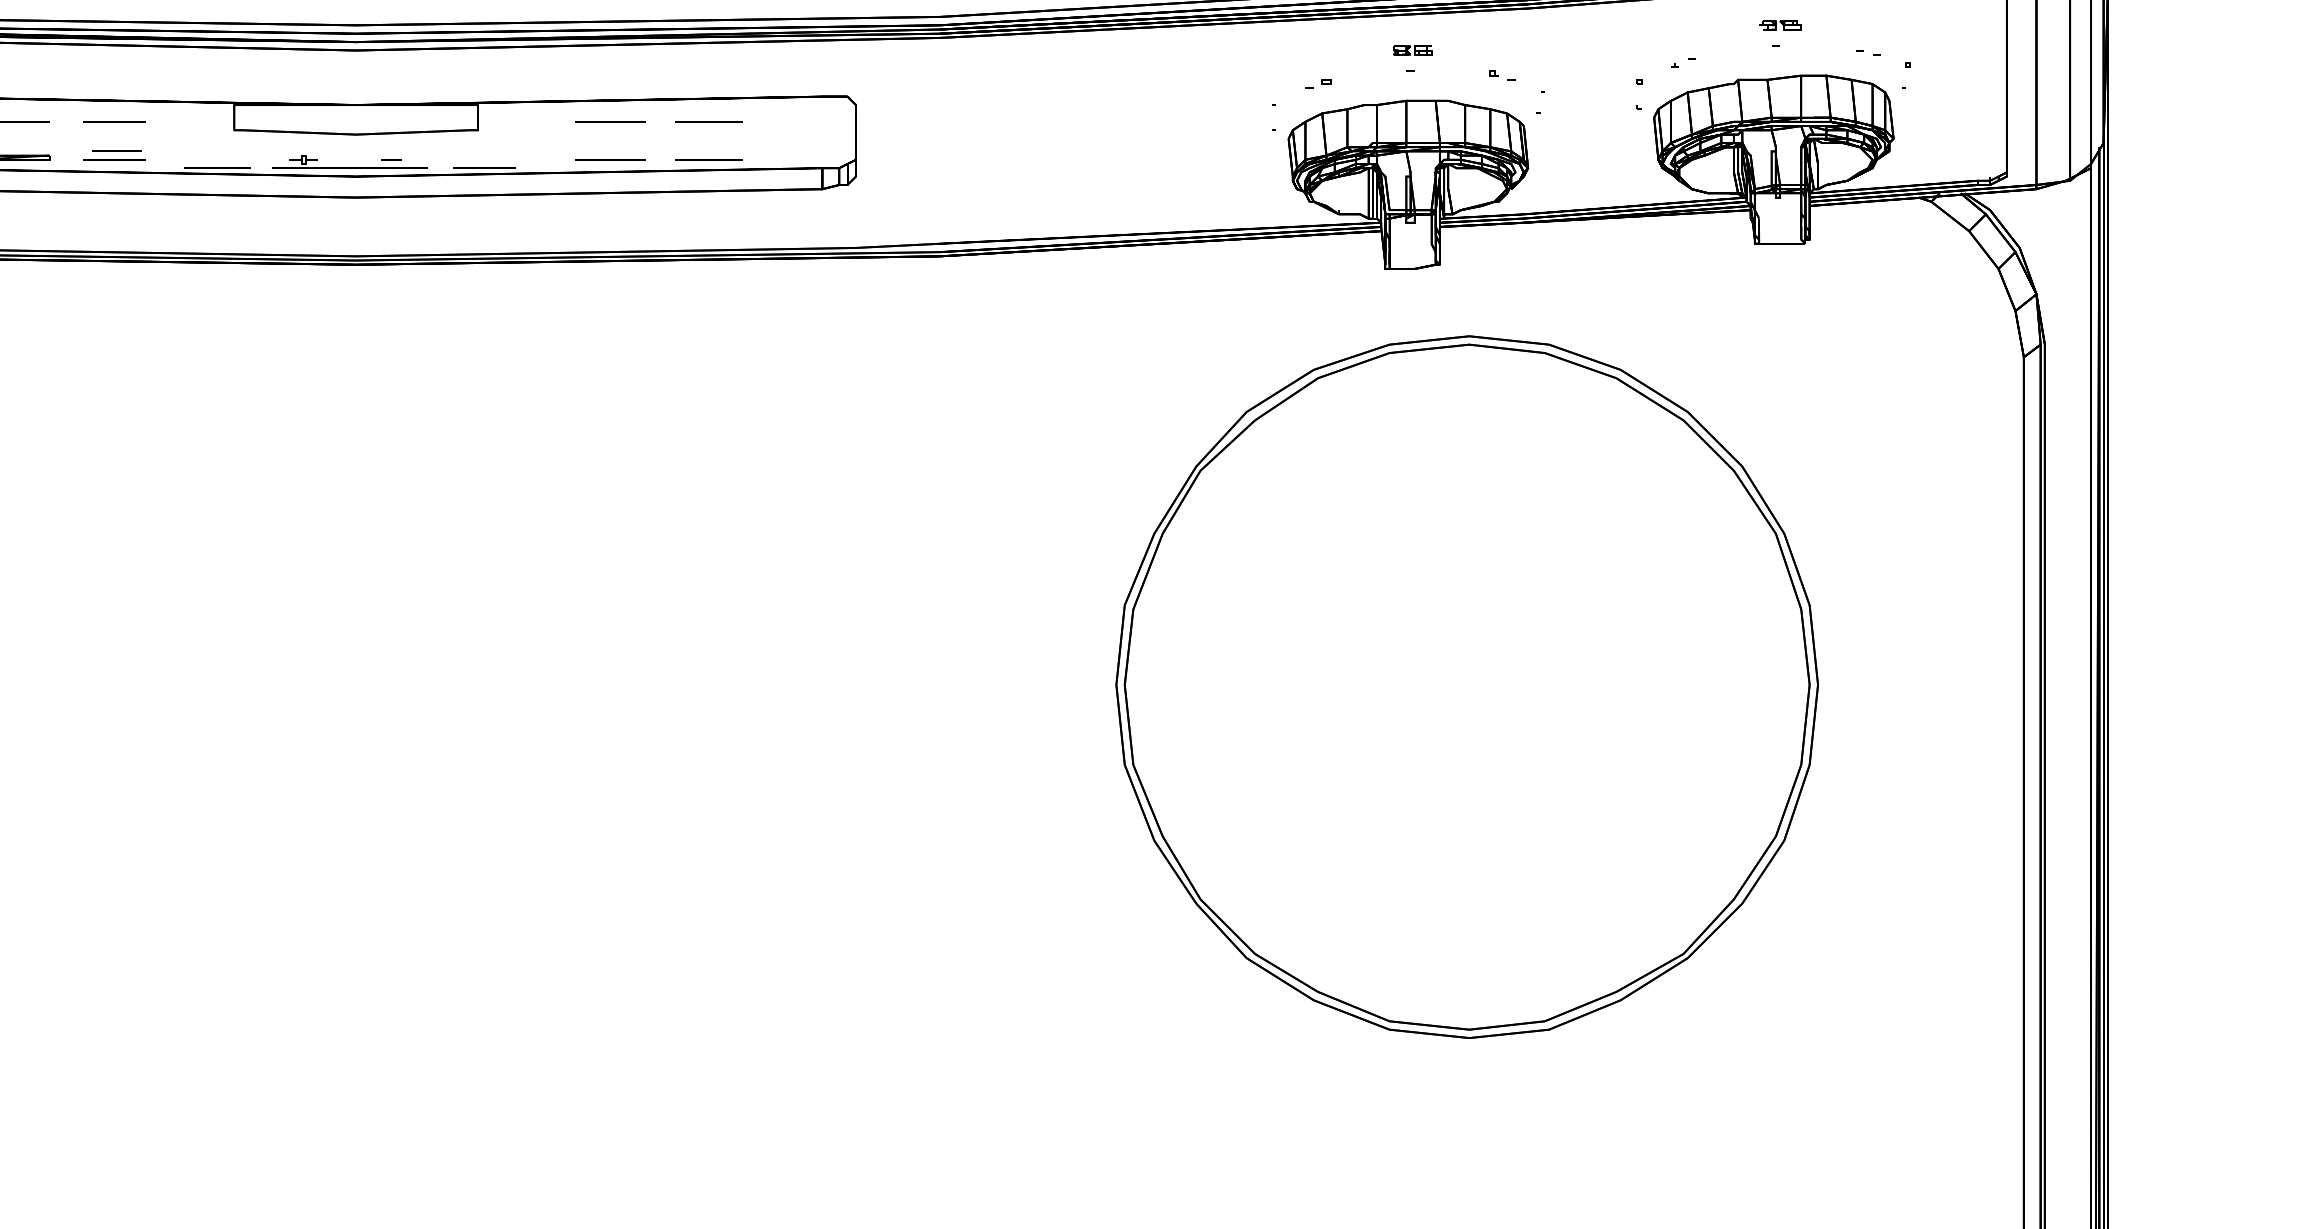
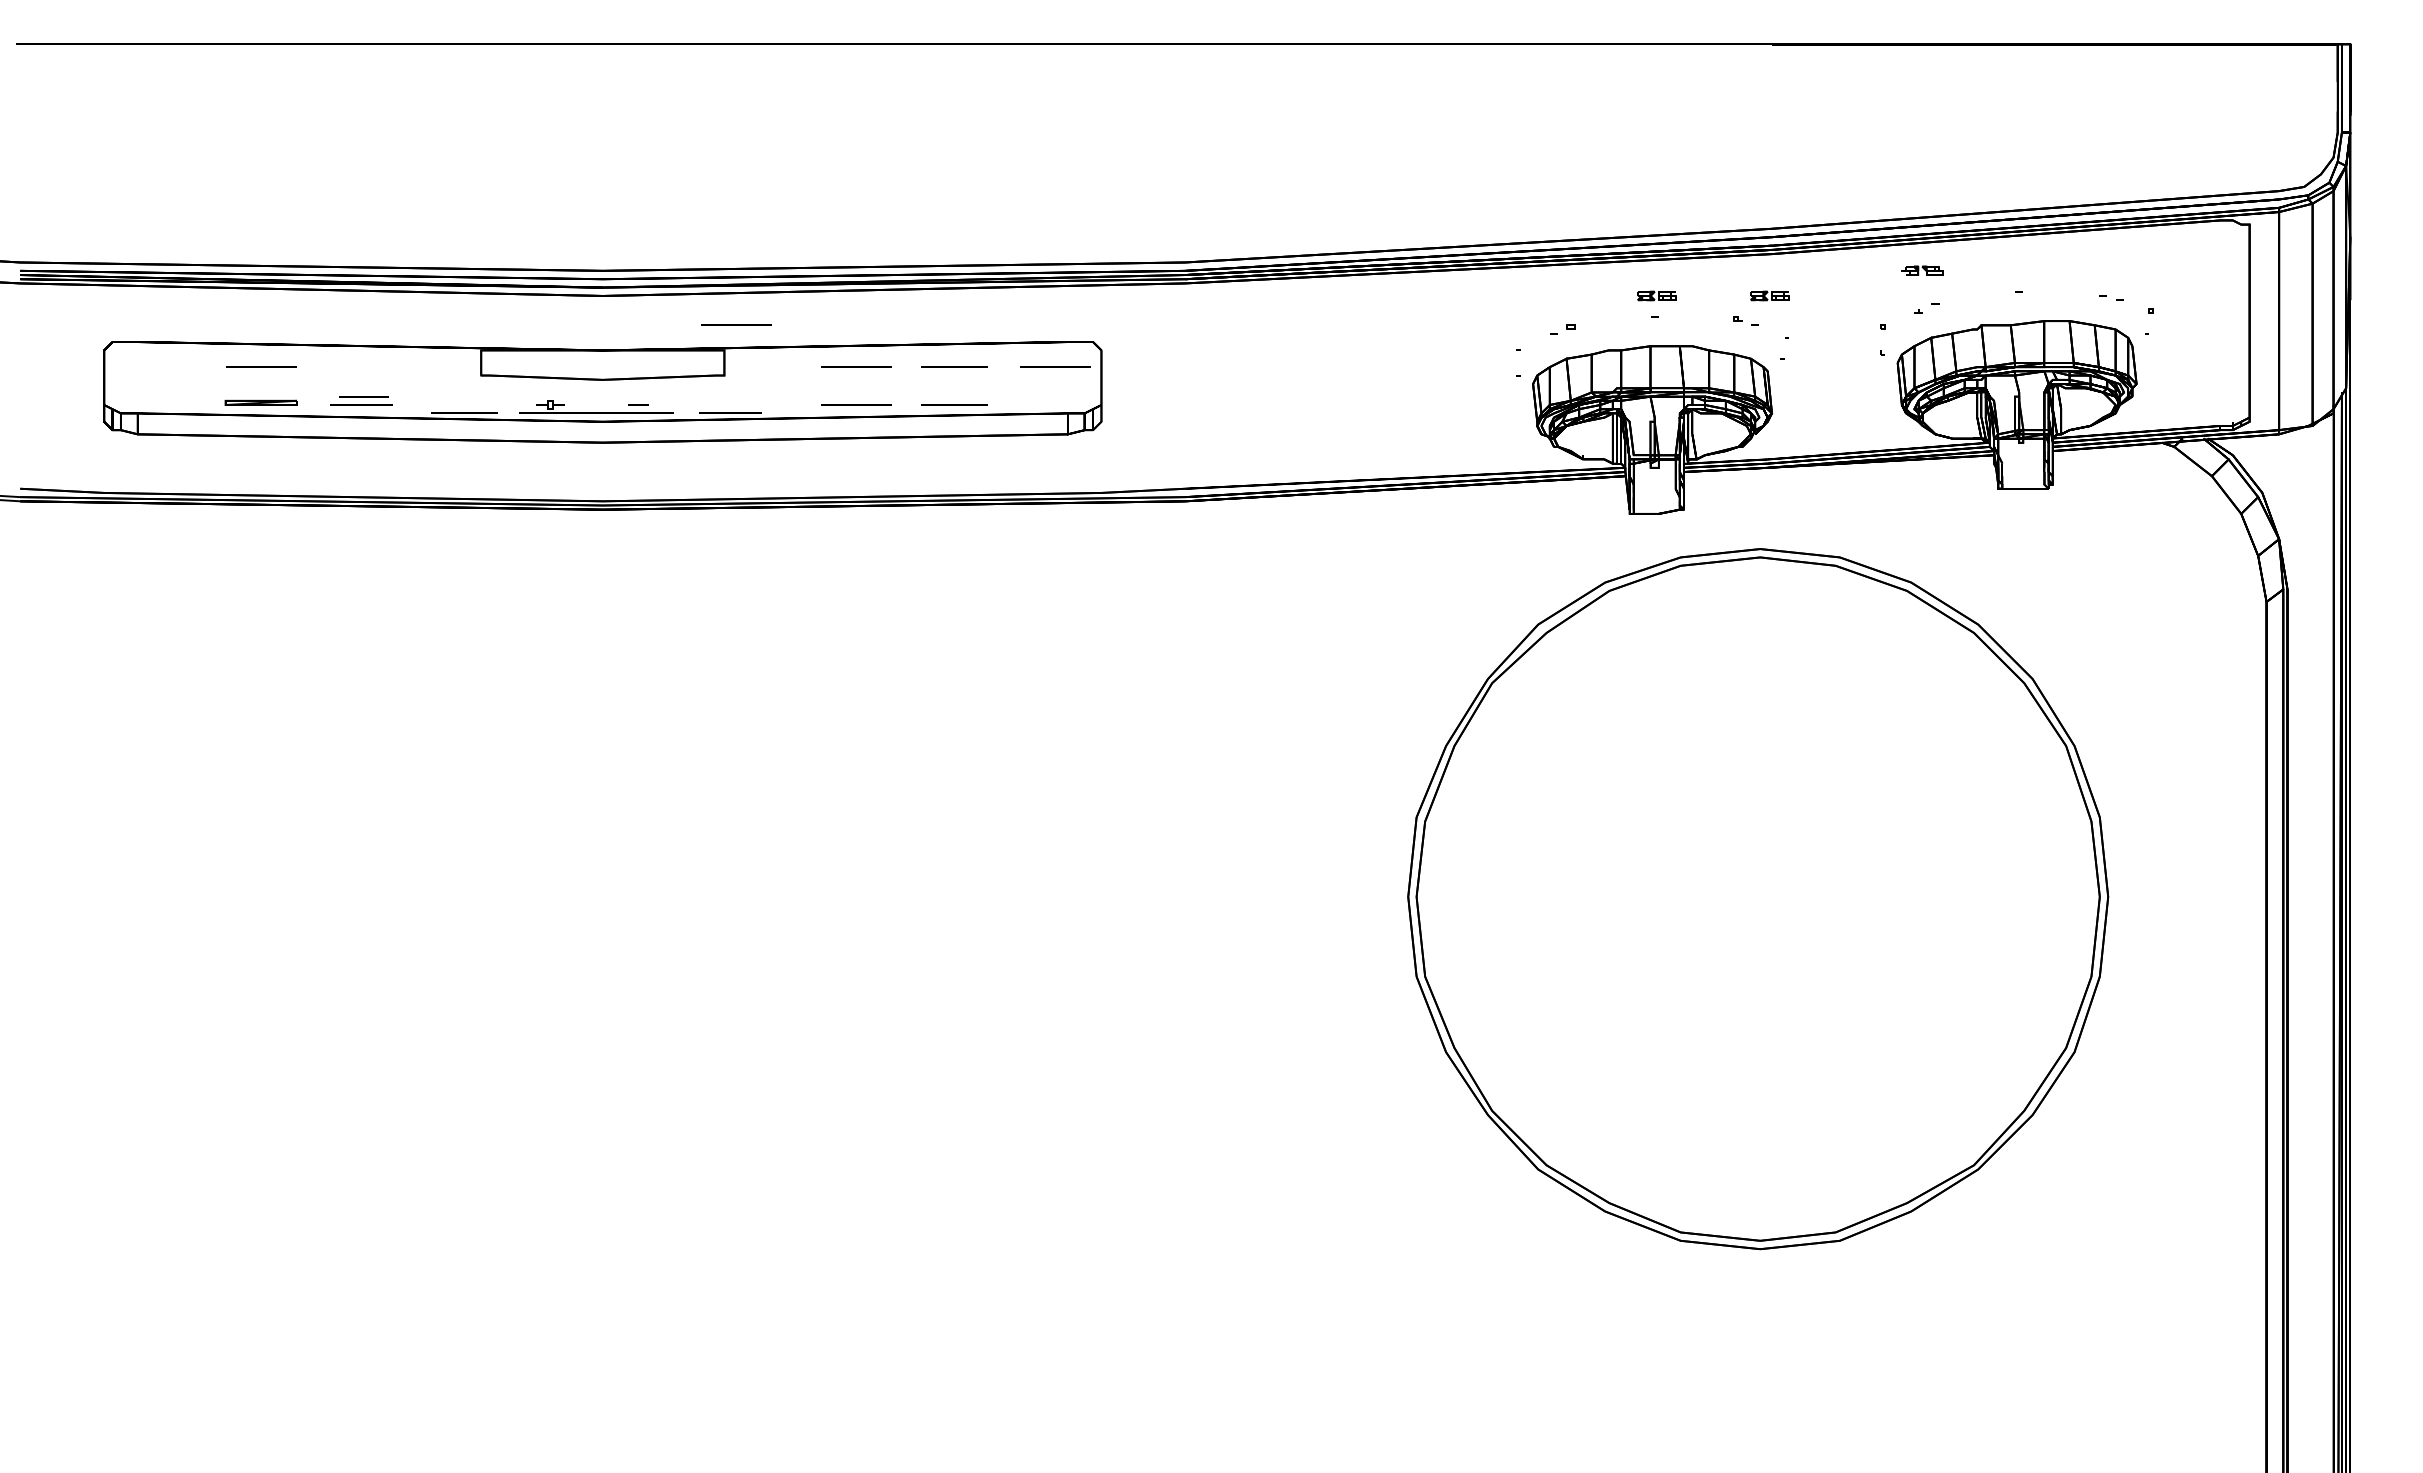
part: (1780, 24) -> (1922, 270), moved
part: (1525, 50) -> (1769, 295), added
line: (490, 79) -> (736, 324), added
line: (114, 121) -> (361, 366), removed
line: (809, 121) -> (1055, 366), added
part: (1467, 687) -> (1758, 899), moved

